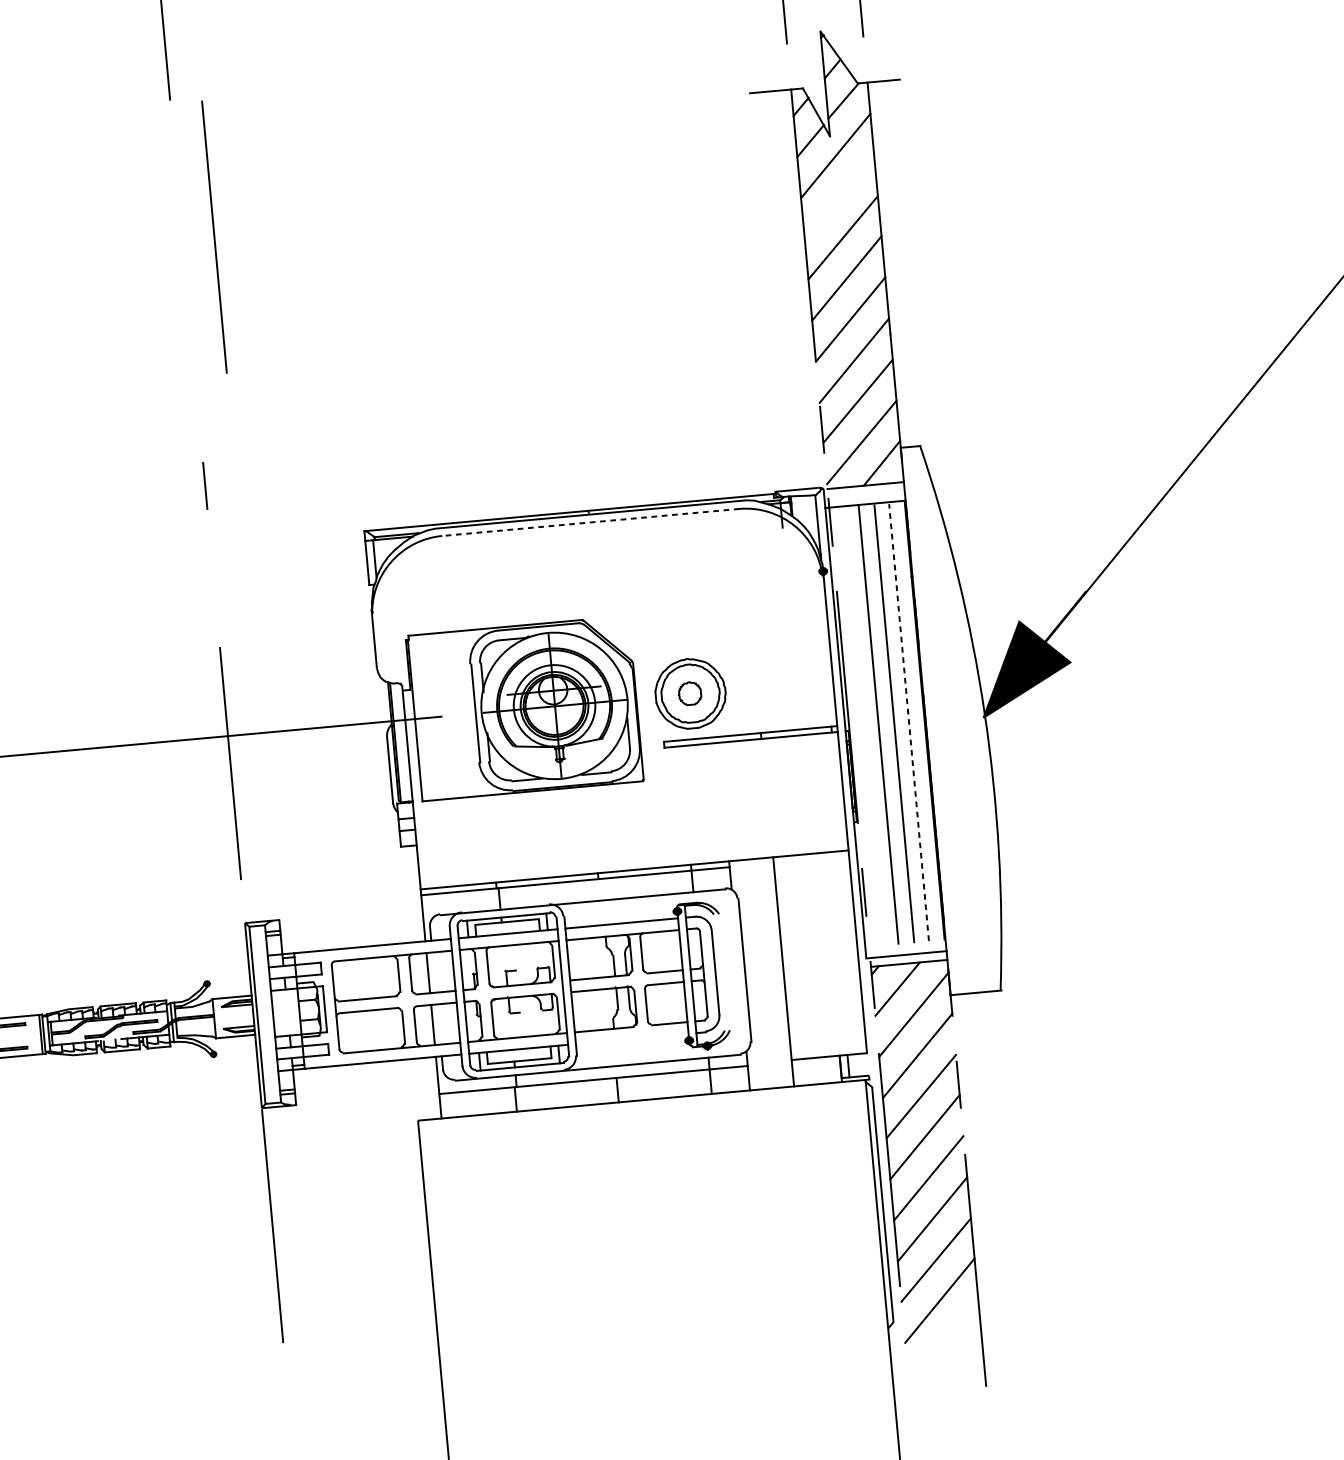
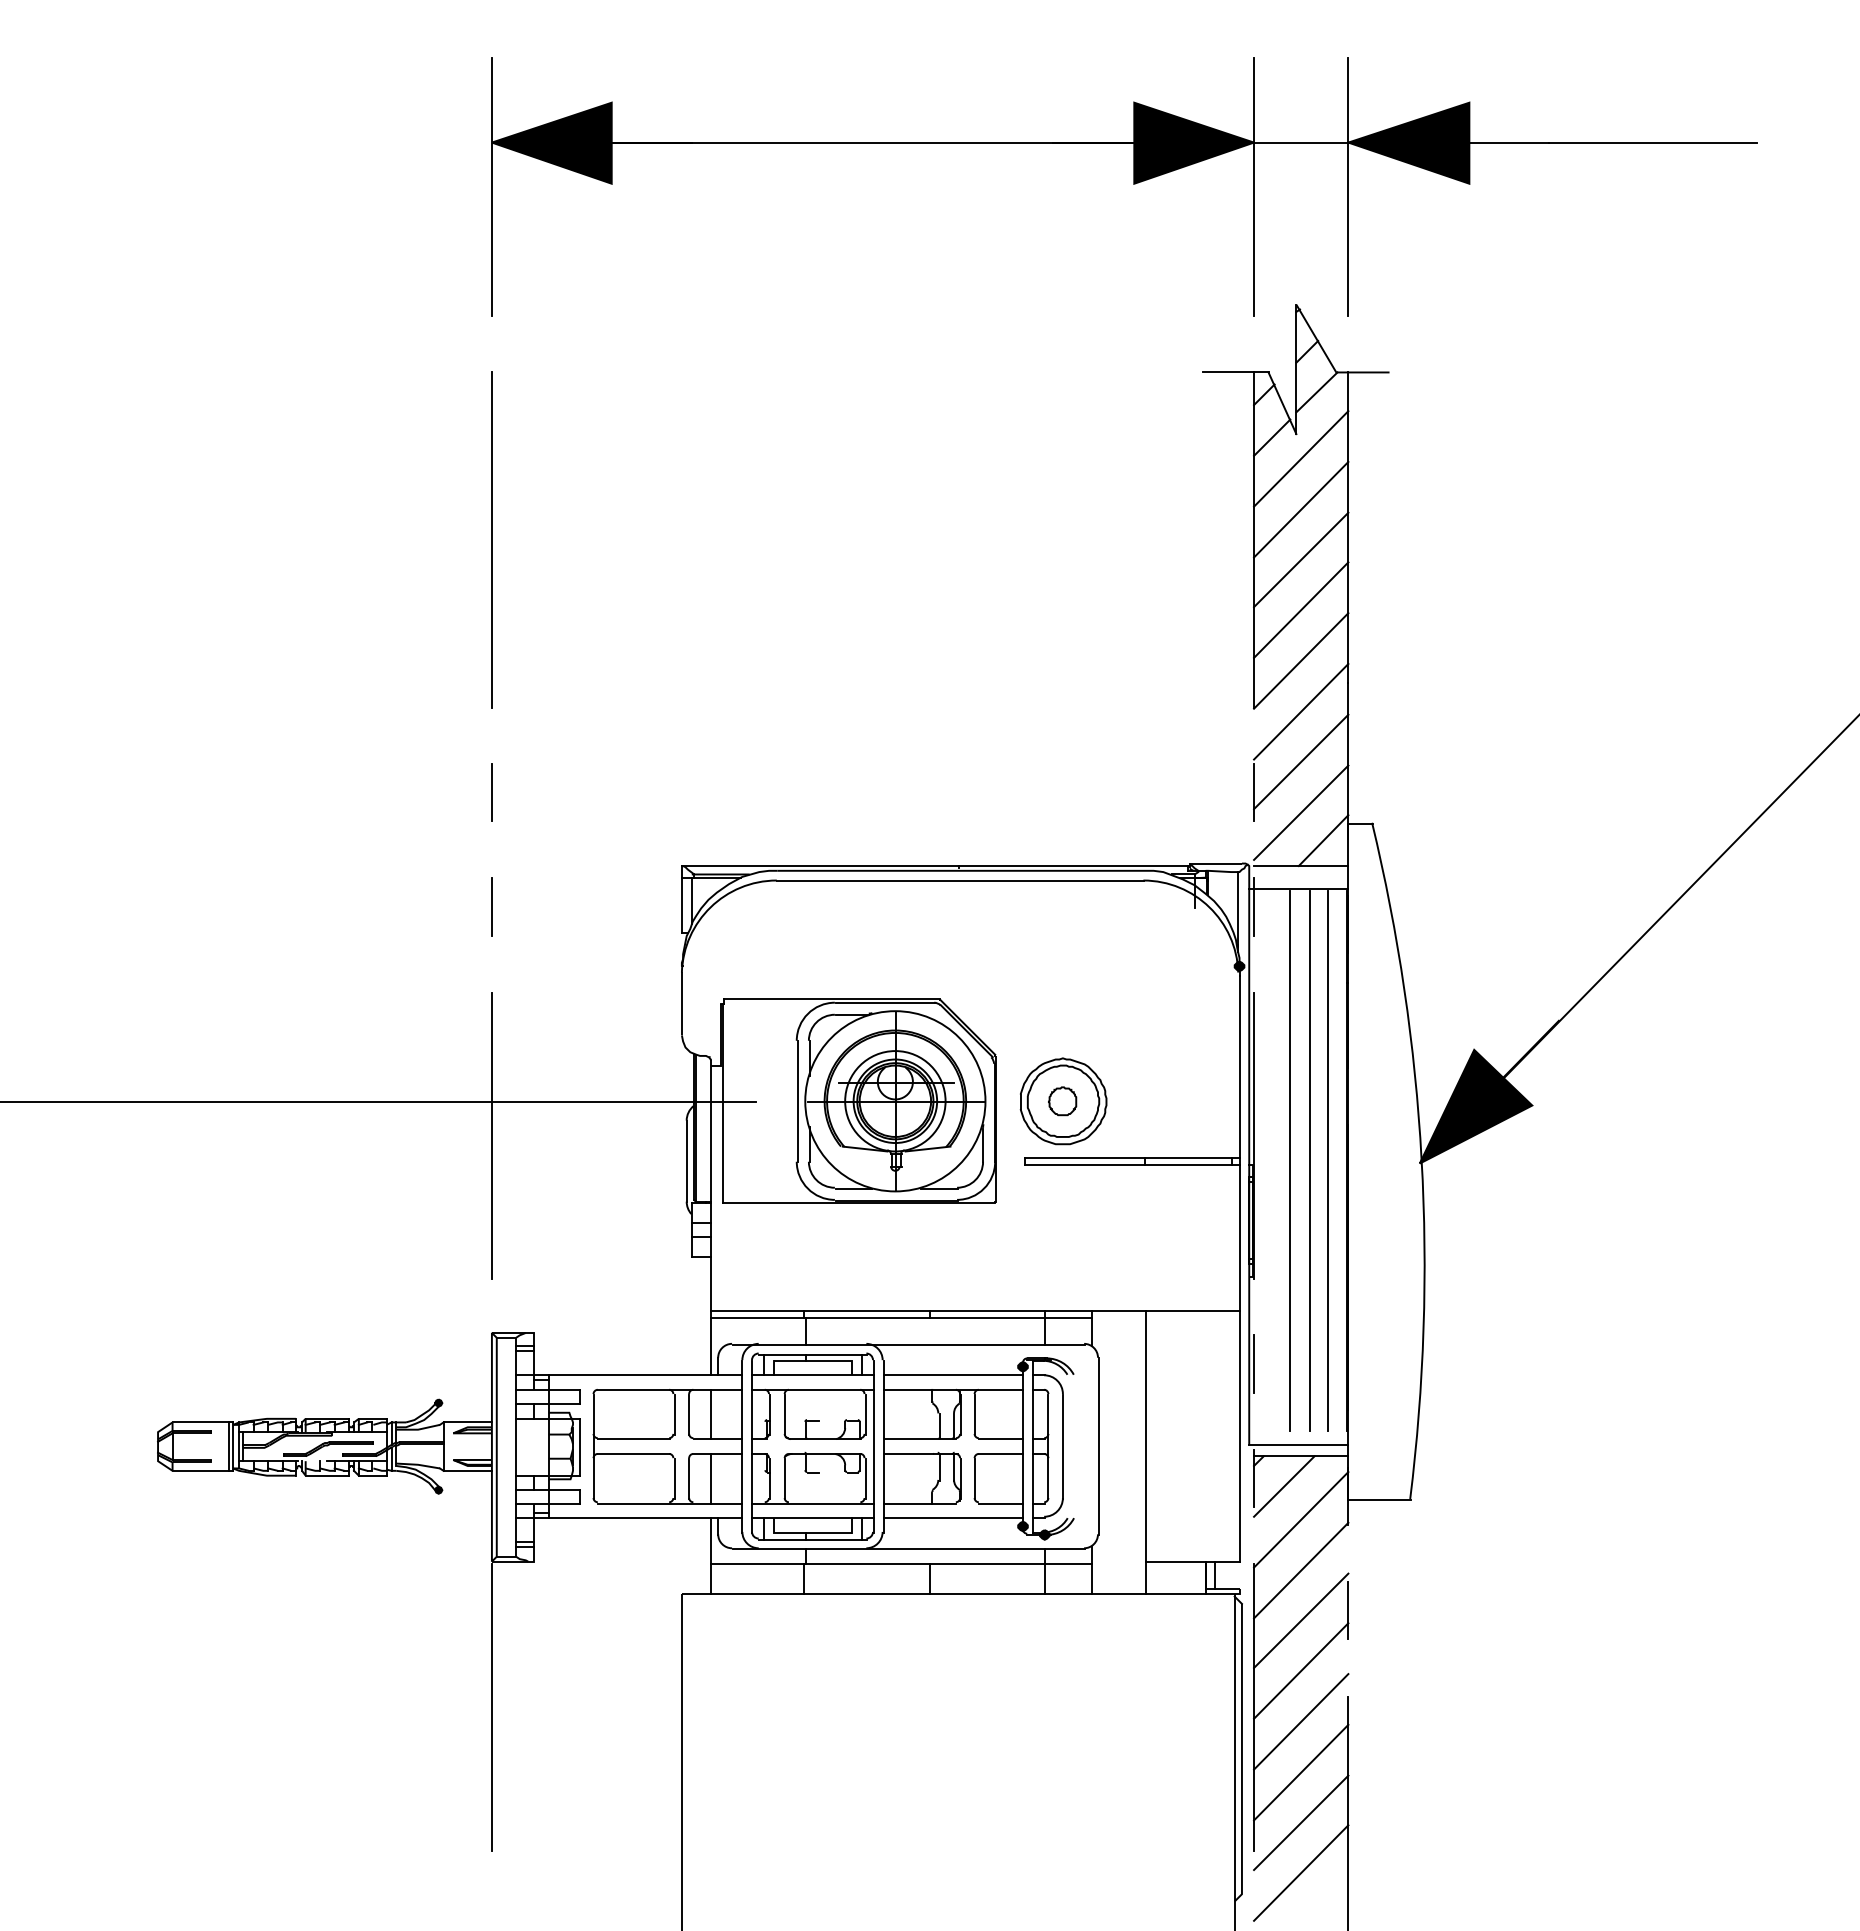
line: (839, 196) -> (1301, 509), added
line: (214, 236) -> (491, 539), moved
line: (591, 522) -> (960, 880), dashed -> solid
line: (213, 578) -> (491, 906), added
line: (908, 722) -> (1327, 1161), dashed -> solid
line: (632, 1039) -> (953, 1518), added

